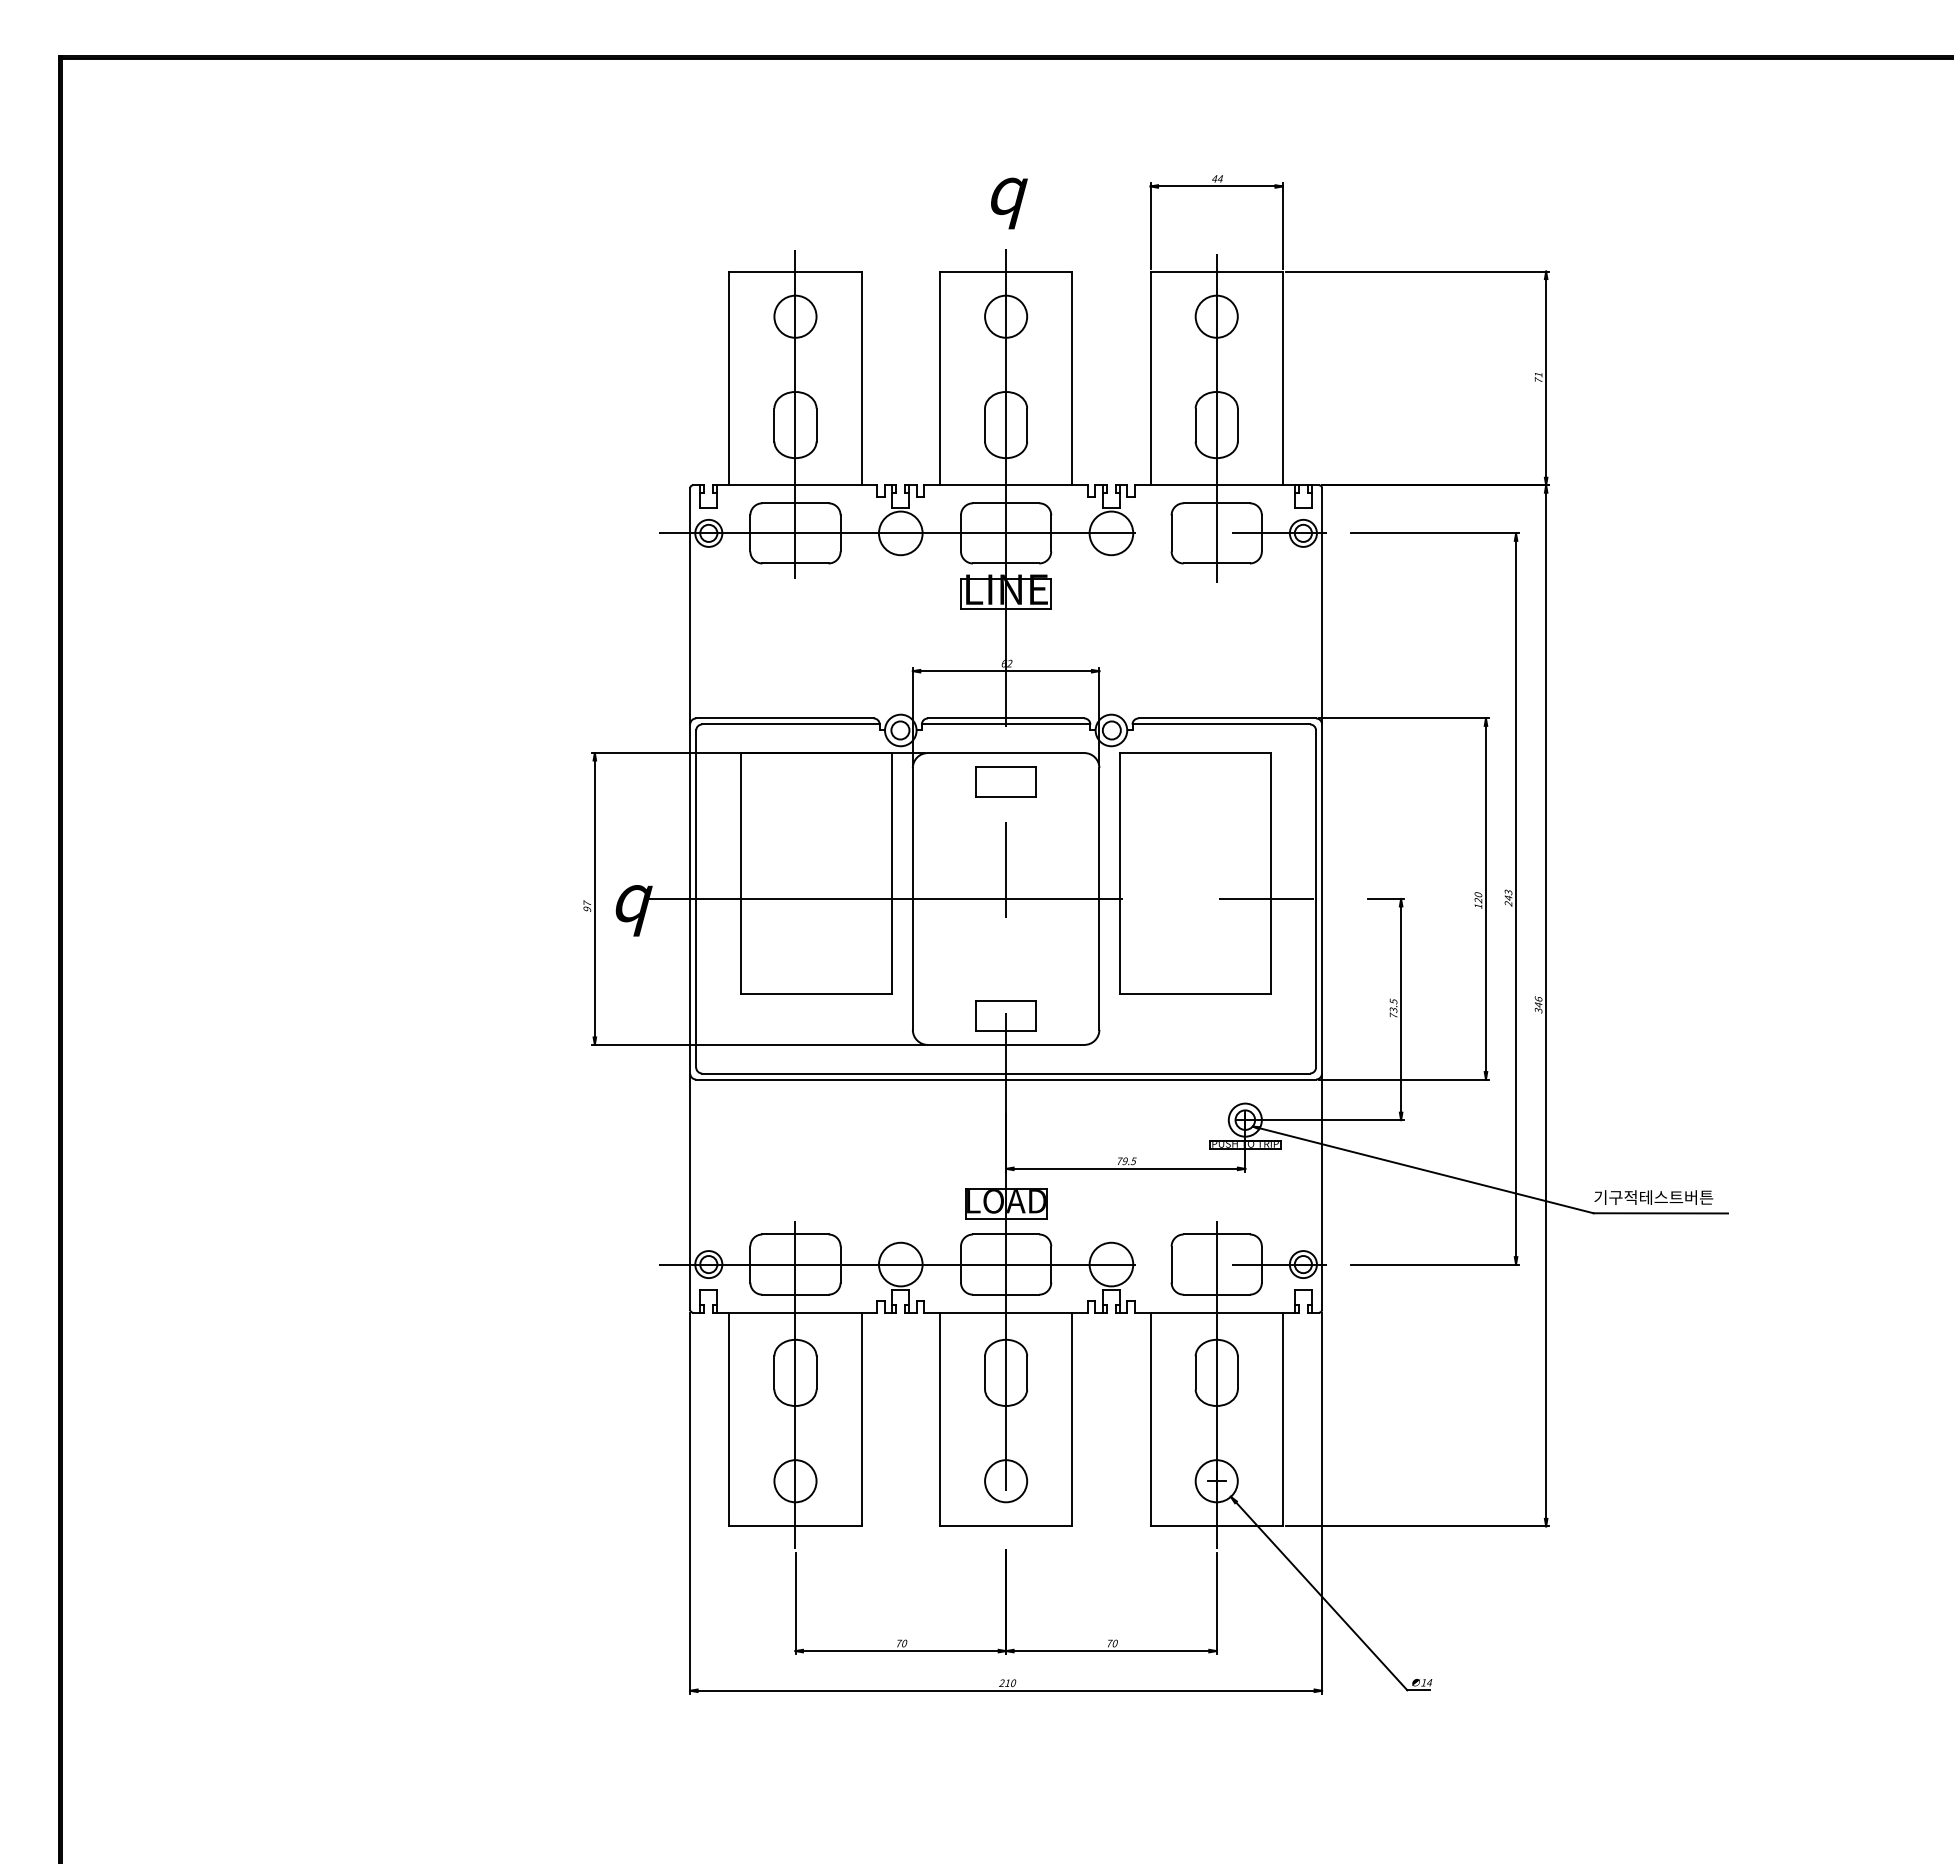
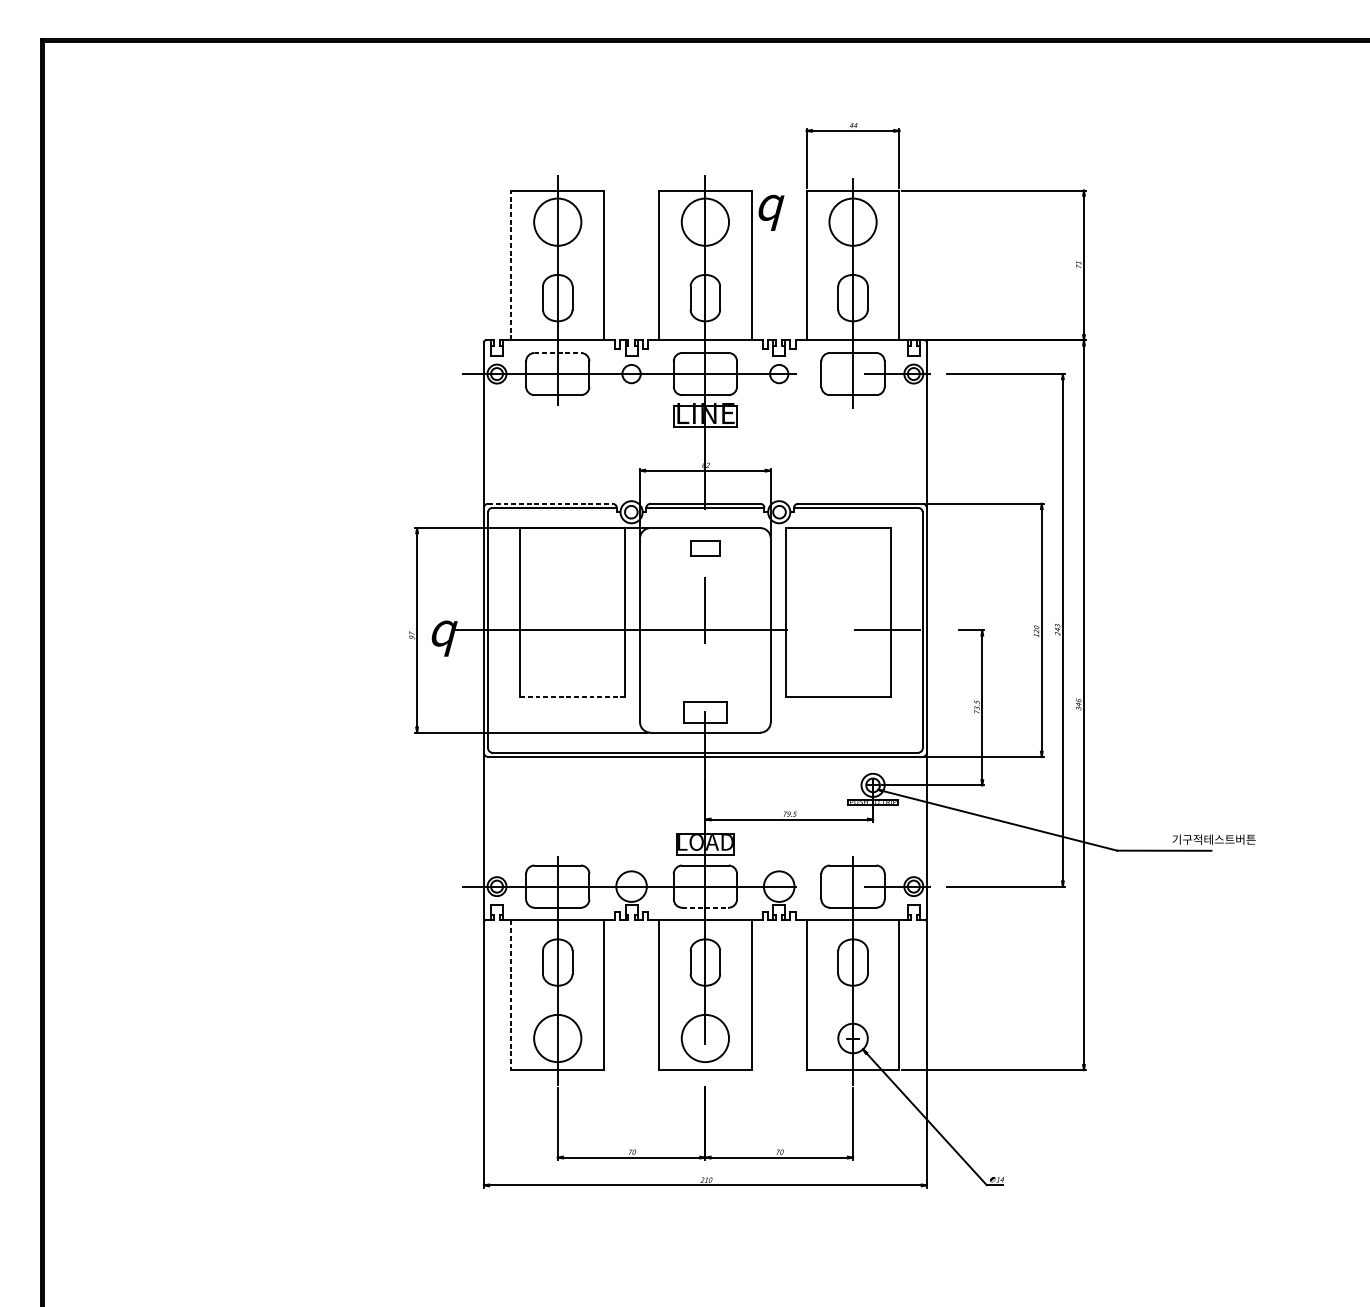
text: (1009, 203) -> (771, 212), moved
circle: (795, 316) -> (557, 222), size x1.6
circle: (1006, 316) -> (705, 222), size x1.6
circle: (1216, 316) -> (852, 222), size x1.6
line: (729, 378) -> (511, 265), solid -> dashed
line: (795, 503) -> (557, 353), solid -> dashed
circle: (900, 533) -> (631, 374), size x0.6
circle: (1111, 533) -> (779, 374), size x0.6
line: (784, 718) -> (550, 503), solid -> dashed
part: (1005, 781) -> (704, 547), size x0.7
line: (816, 993) -> (572, 696), solid -> dashed
text: (1653, 1197) -> (1213, 839), moved
line: (1006, 1294) -> (705, 907), solid -> dashed
line: (729, 1419) -> (511, 995), solid -> dashed
circle: (795, 1481) -> (557, 1038), size x1.6
circle: (1006, 1481) -> (705, 1038), size x1.6

